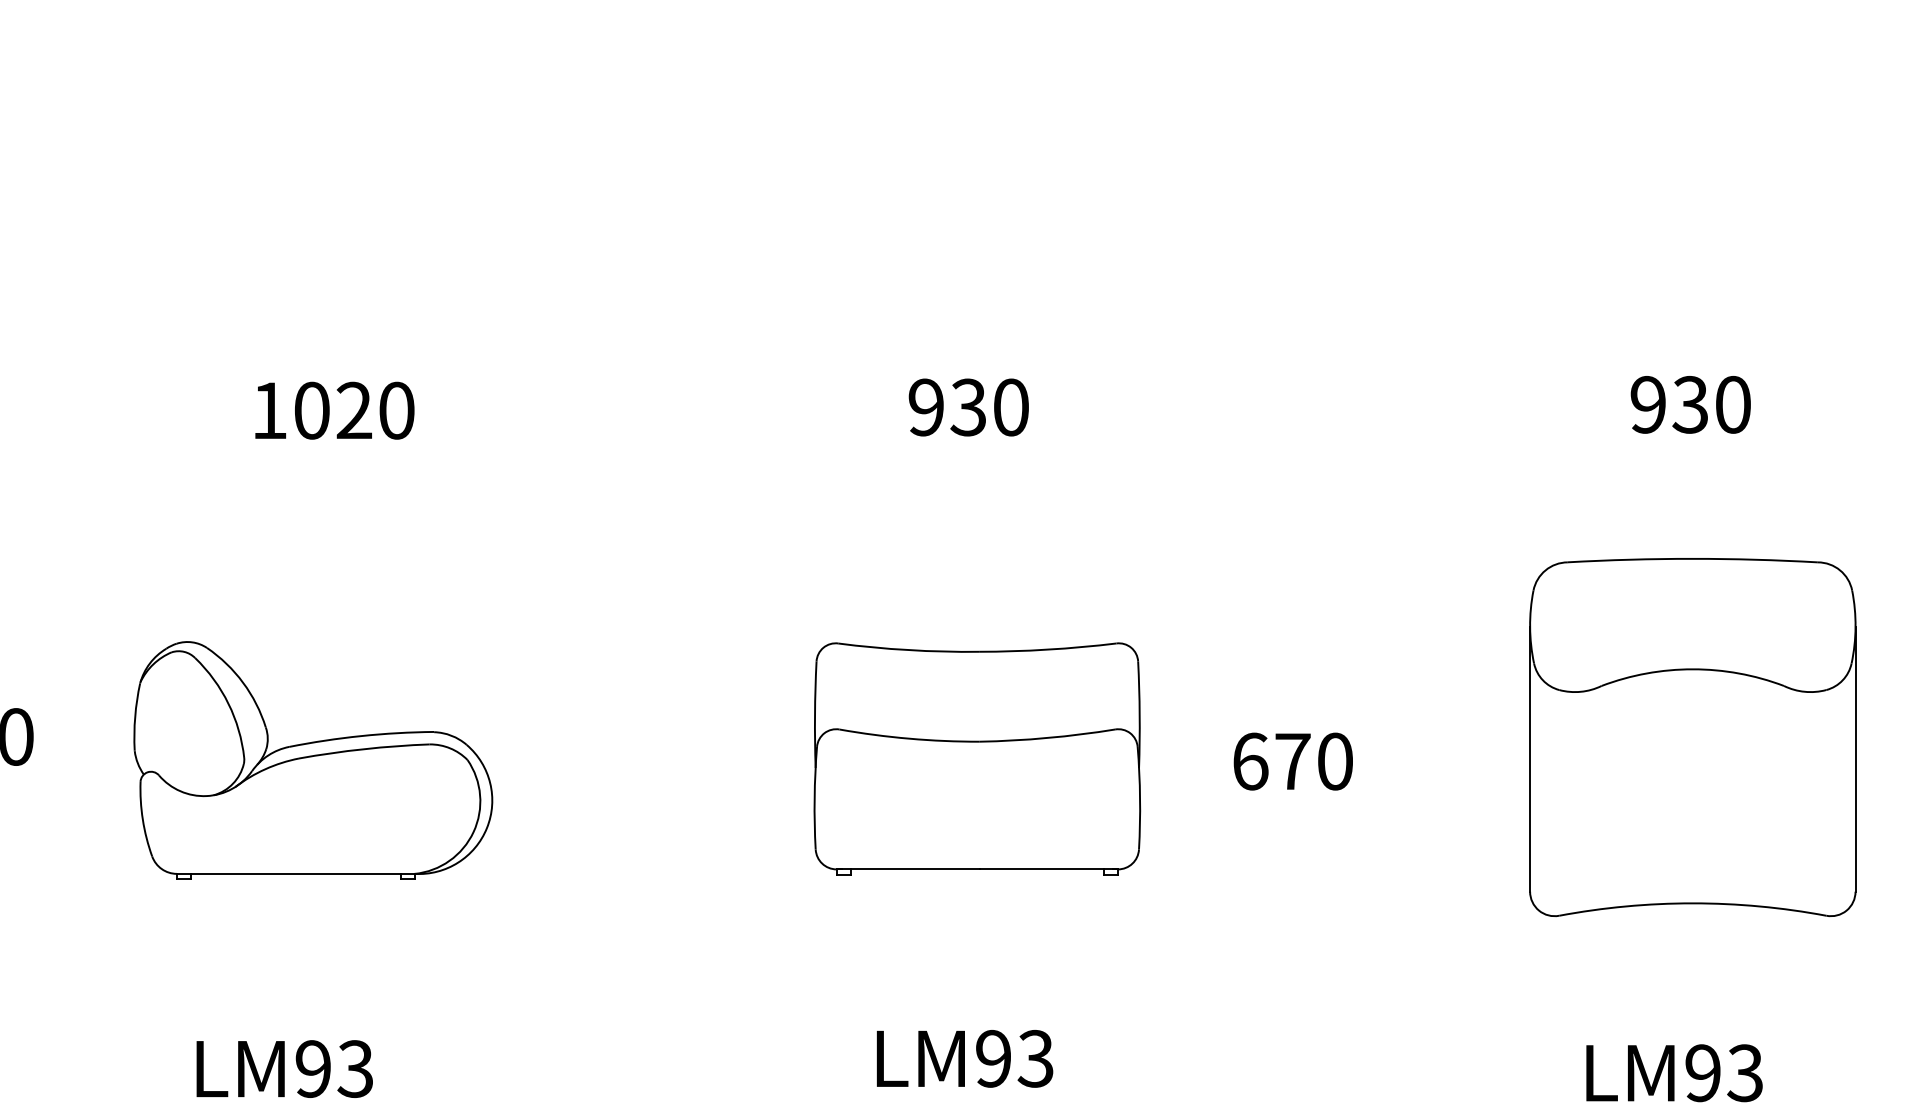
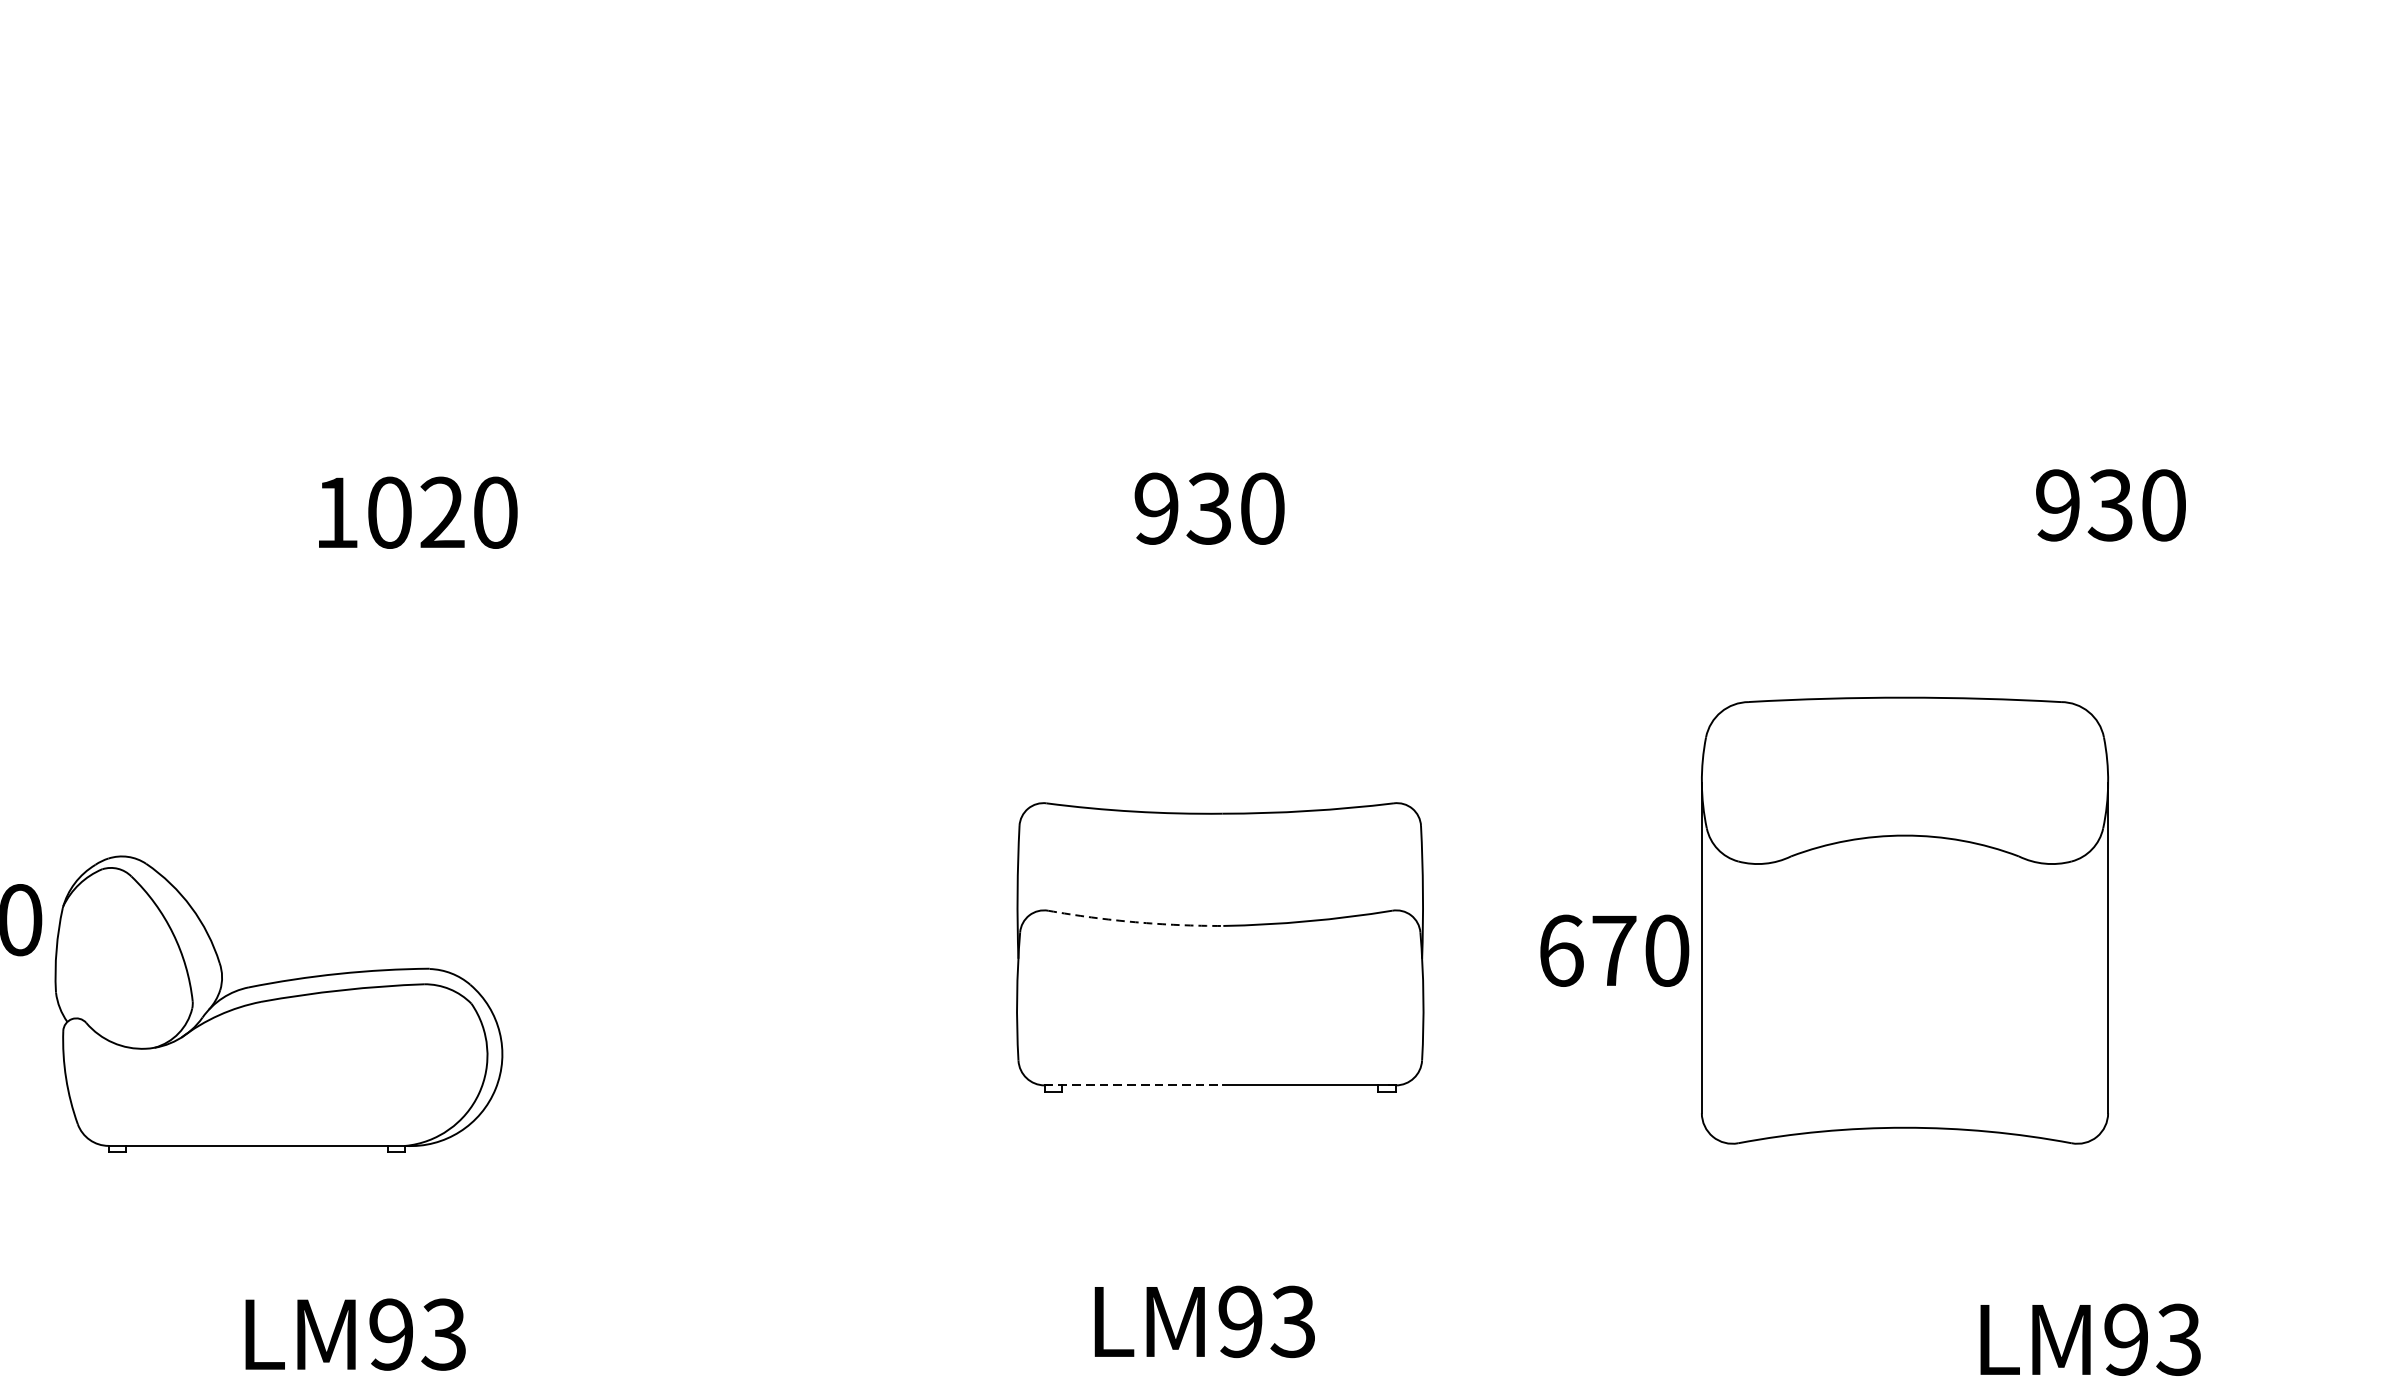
part: (1692, 737) -> (1904, 920), moved
arc: (909, 738) -> (1135, 921), solid -> dashed
part: (313, 760) -> (279, 1004), moved
line: (908, 869) -> (1134, 1085), solid -> dashed

